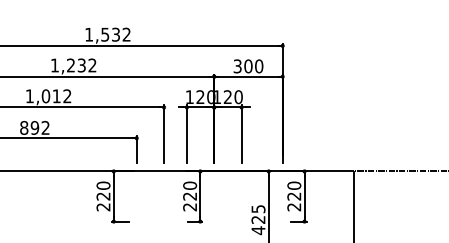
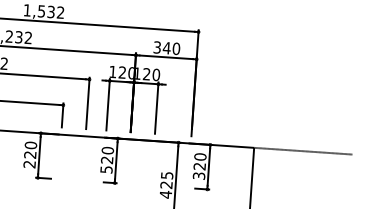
text: (248, 66) -> (166, 48), 300 -> 340
text: (190, 207) -> (106, 170), 220 -> 520
text: (294, 207) -> (199, 176), 220 -> 320

